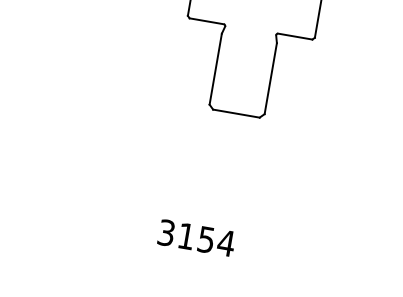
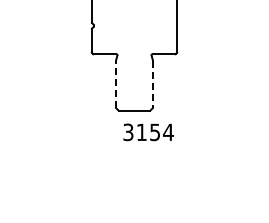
line: (216, 69) -> (116, 84), solid -> dashed
line: (270, 78) -> (152, 84), solid -> dashed
text: (196, 238) -> (148, 132), moved

